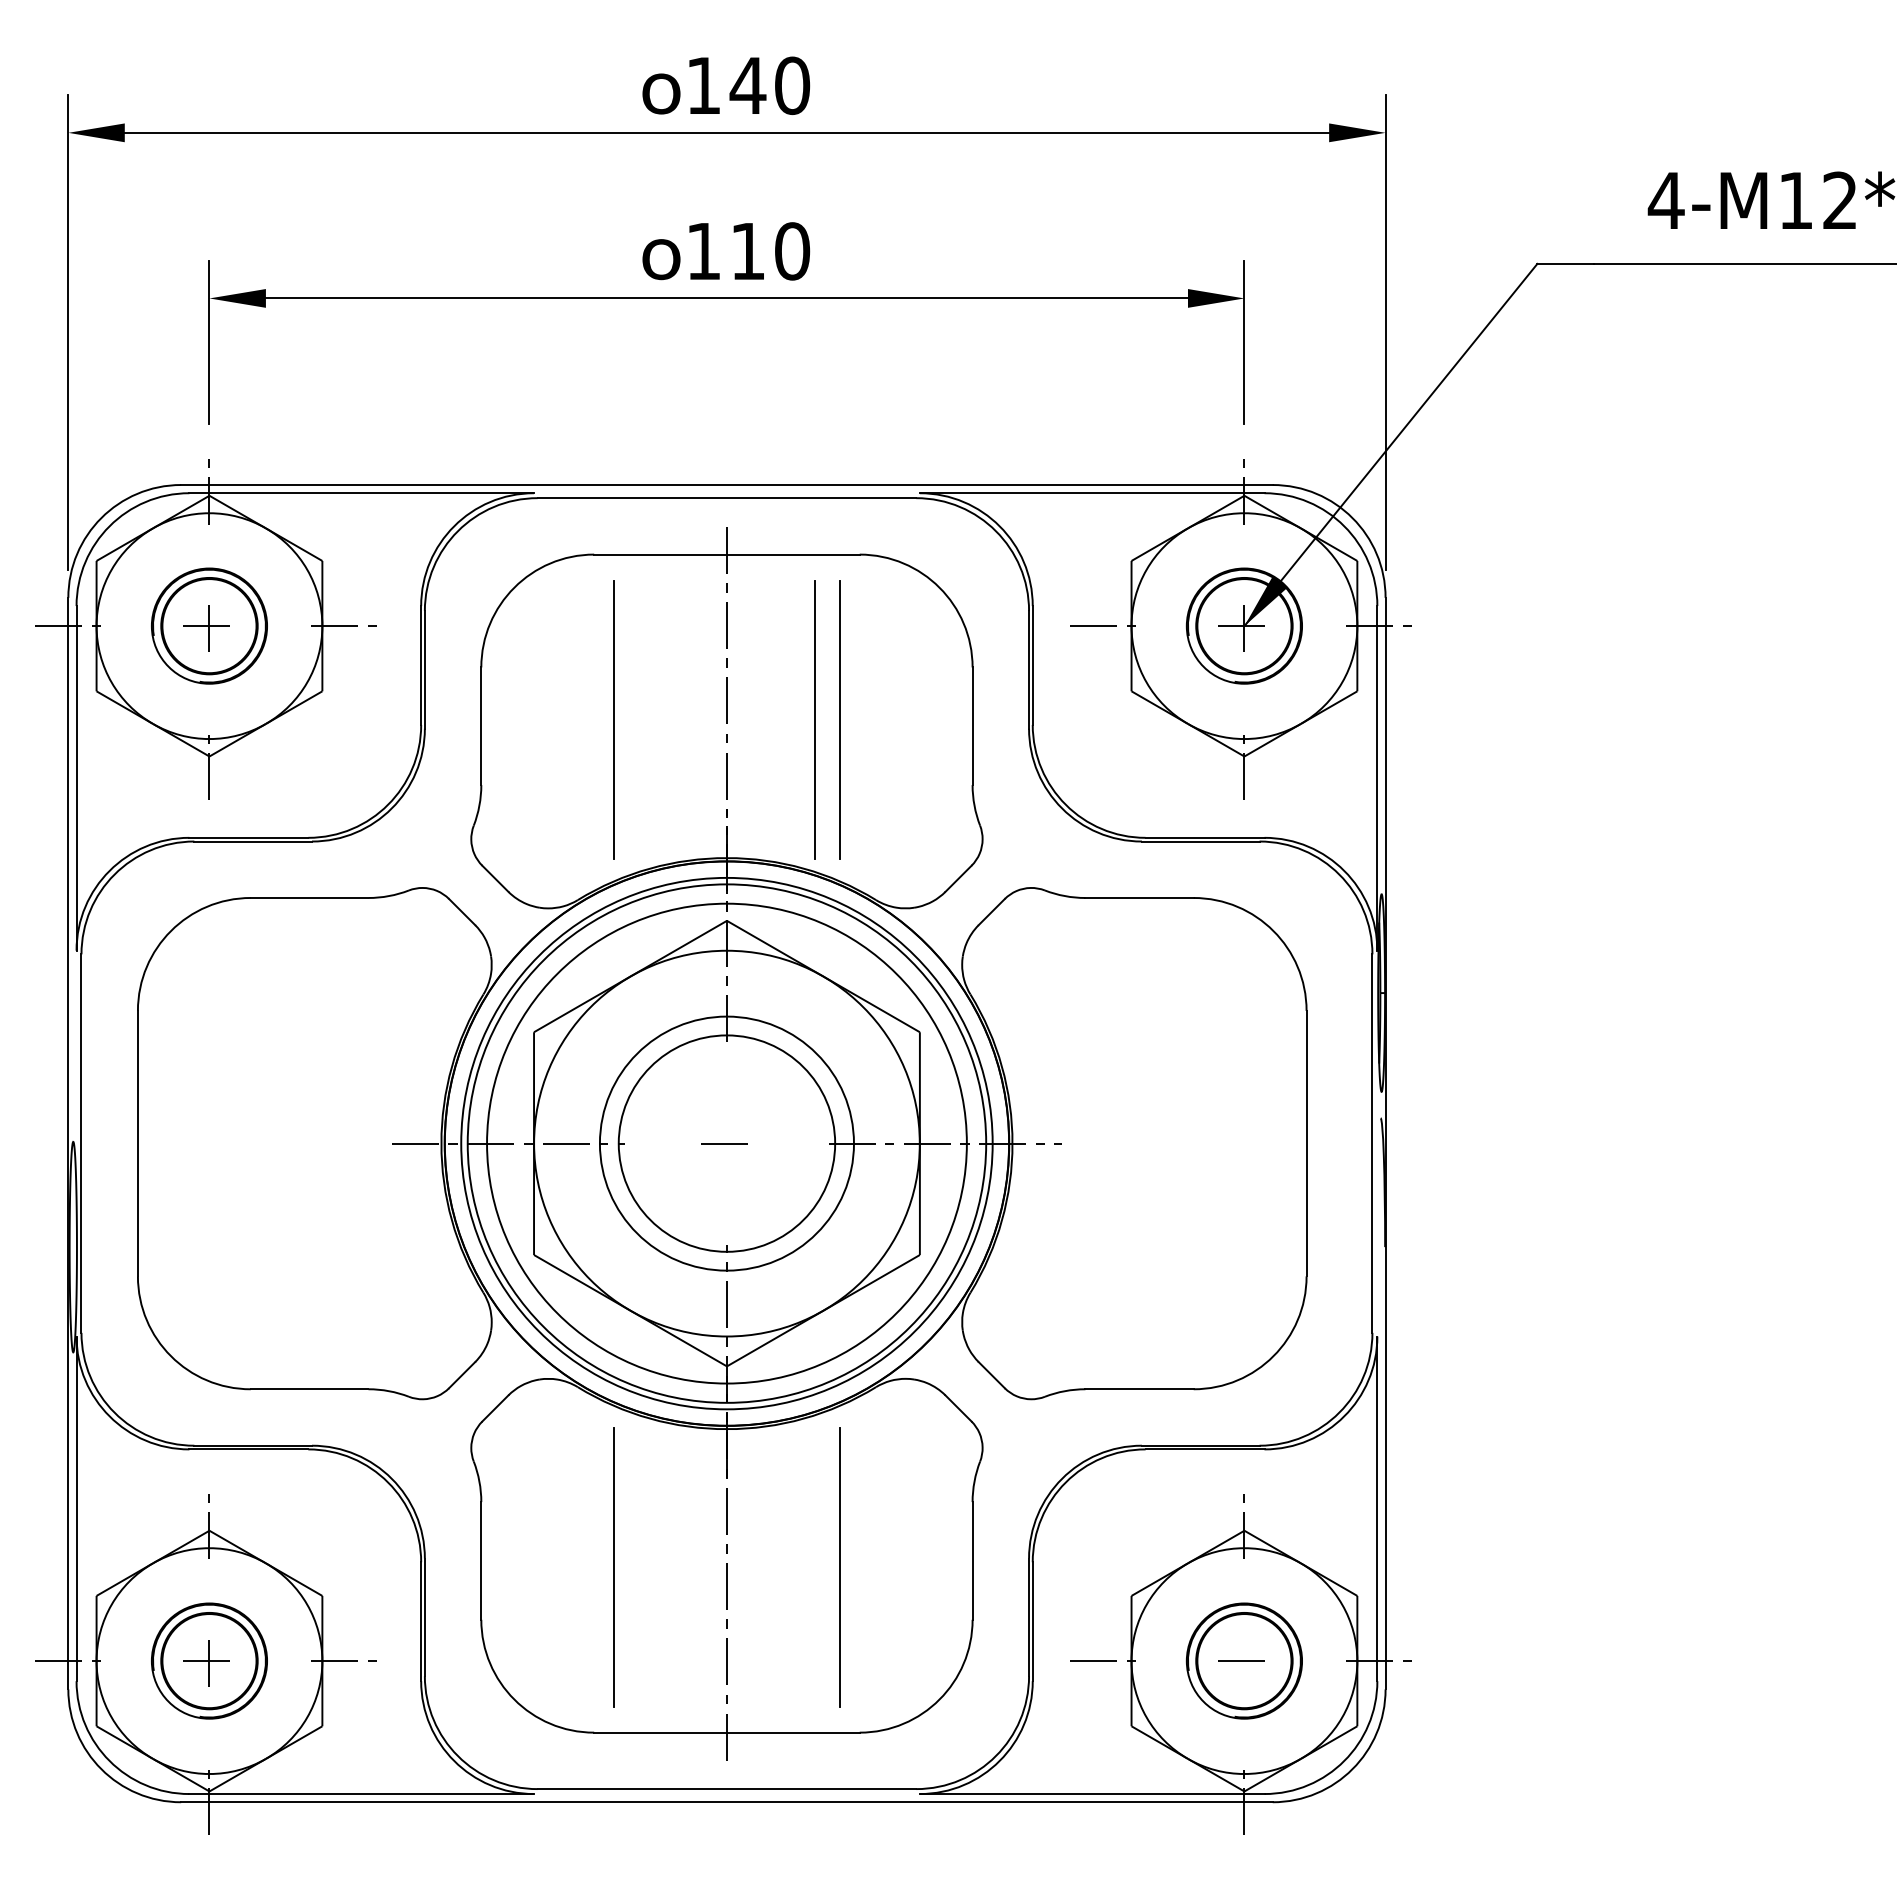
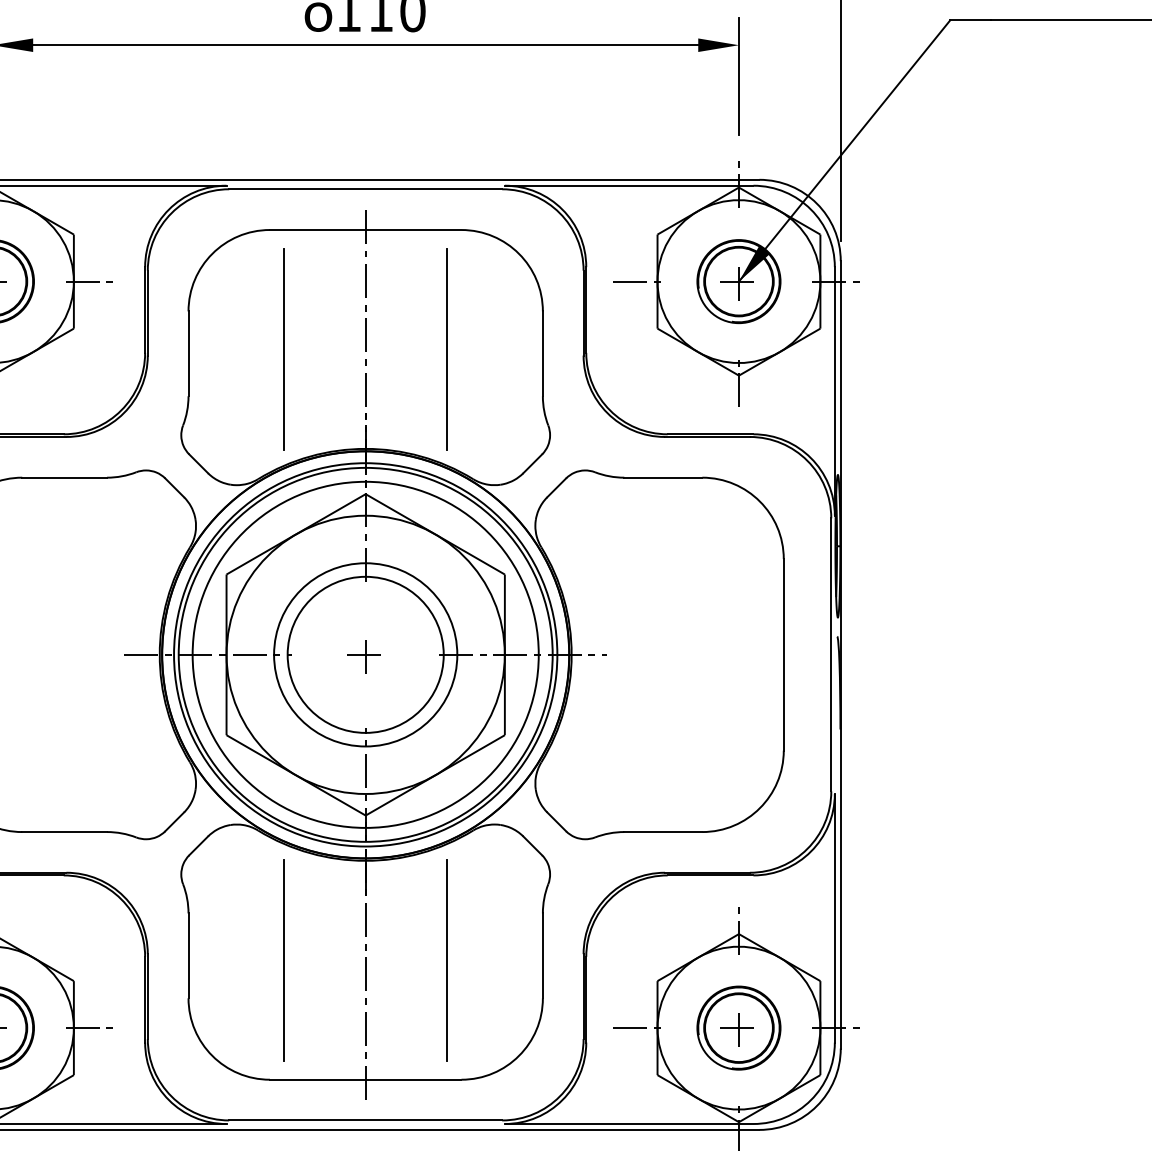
line: (814, 719) -> (428, 348), removed
line: (726, 1143) -> (365, 654), added
line: (1244, 1660) -> (739, 1027), added

